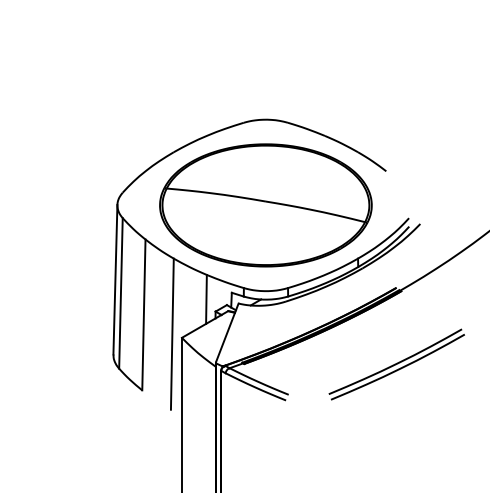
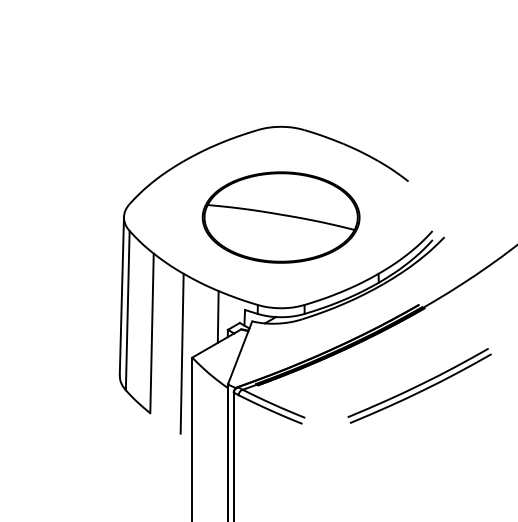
part: (265, 205) -> (280, 217), size x0.7

